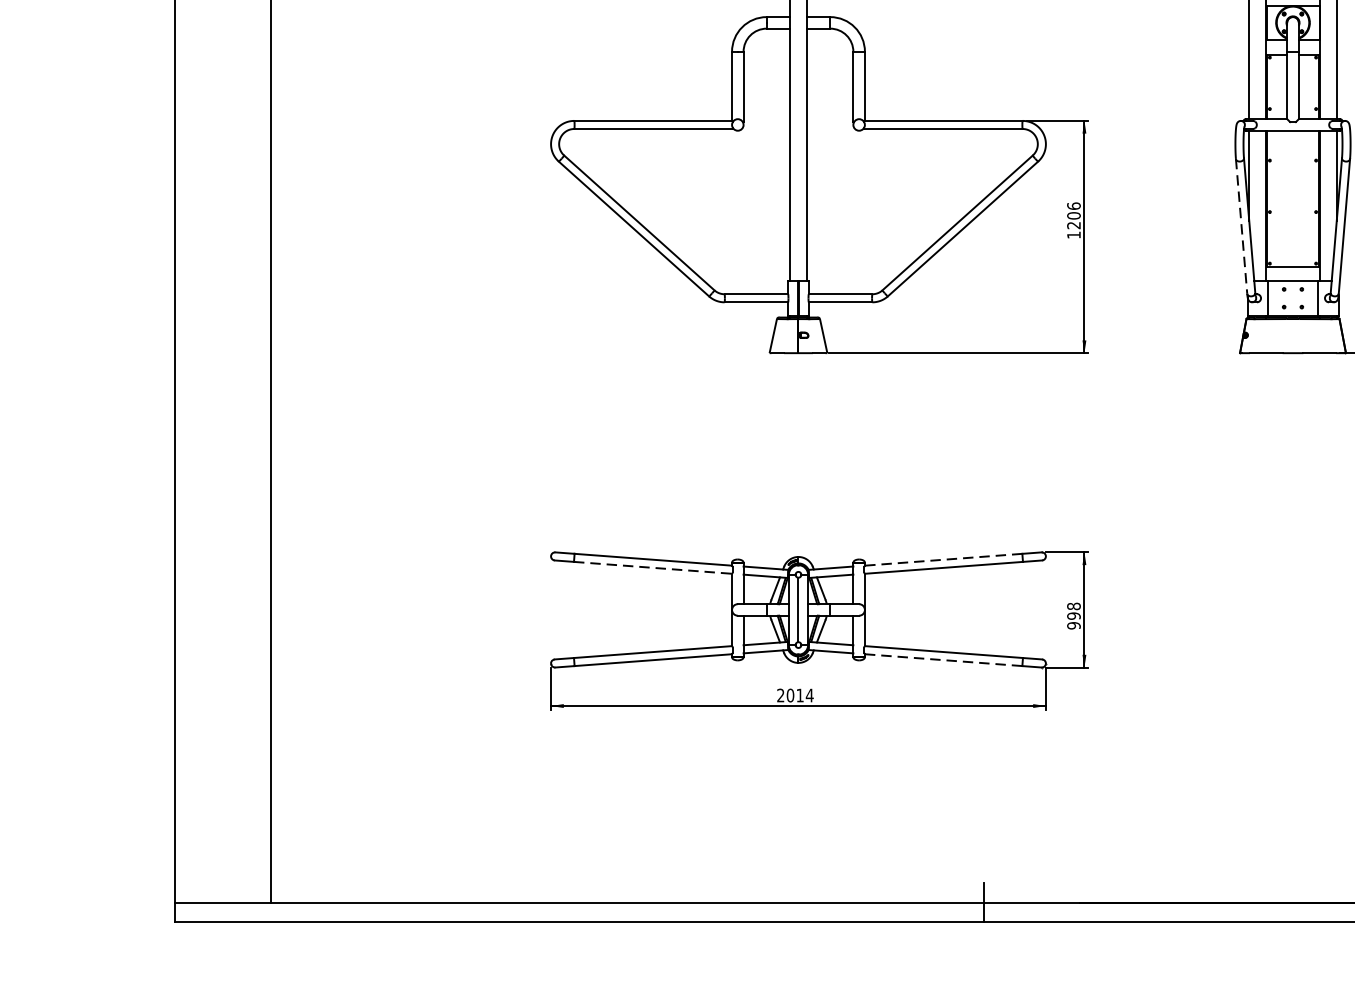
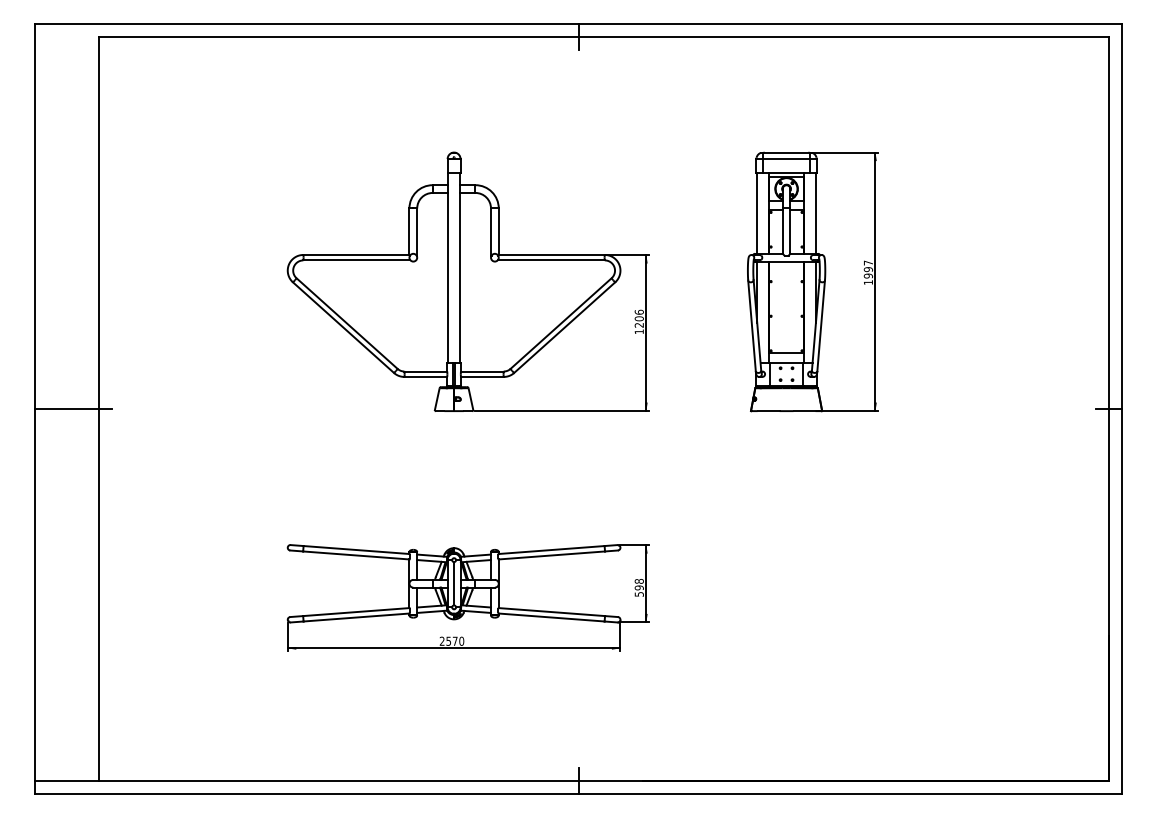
line: (1242, 227) -> (752, 326), dashed -> solid
line: (232, 350) -> (73, 409), added
line: (943, 560) -> (551, 550), dashed -> solid
line: (653, 567) -> (356, 555), dashed -> solid
text: (1072, 624) -> (638, 593), 998 -> 598
line: (944, 660) -> (552, 617), dashed -> solid
text: (800, 694) -> (455, 640), 2014 -> 2570

